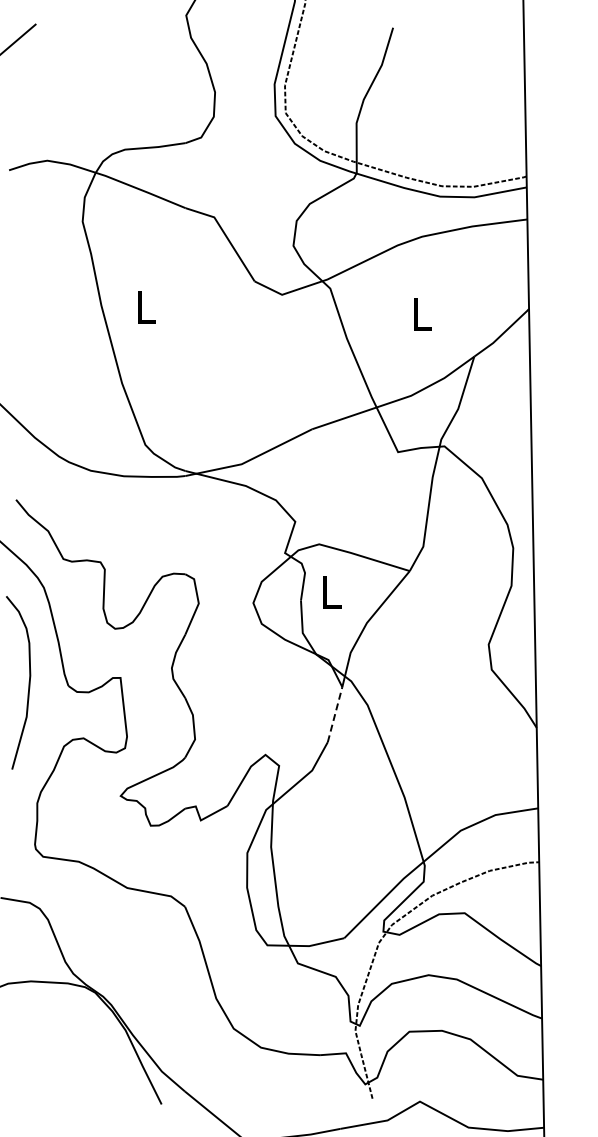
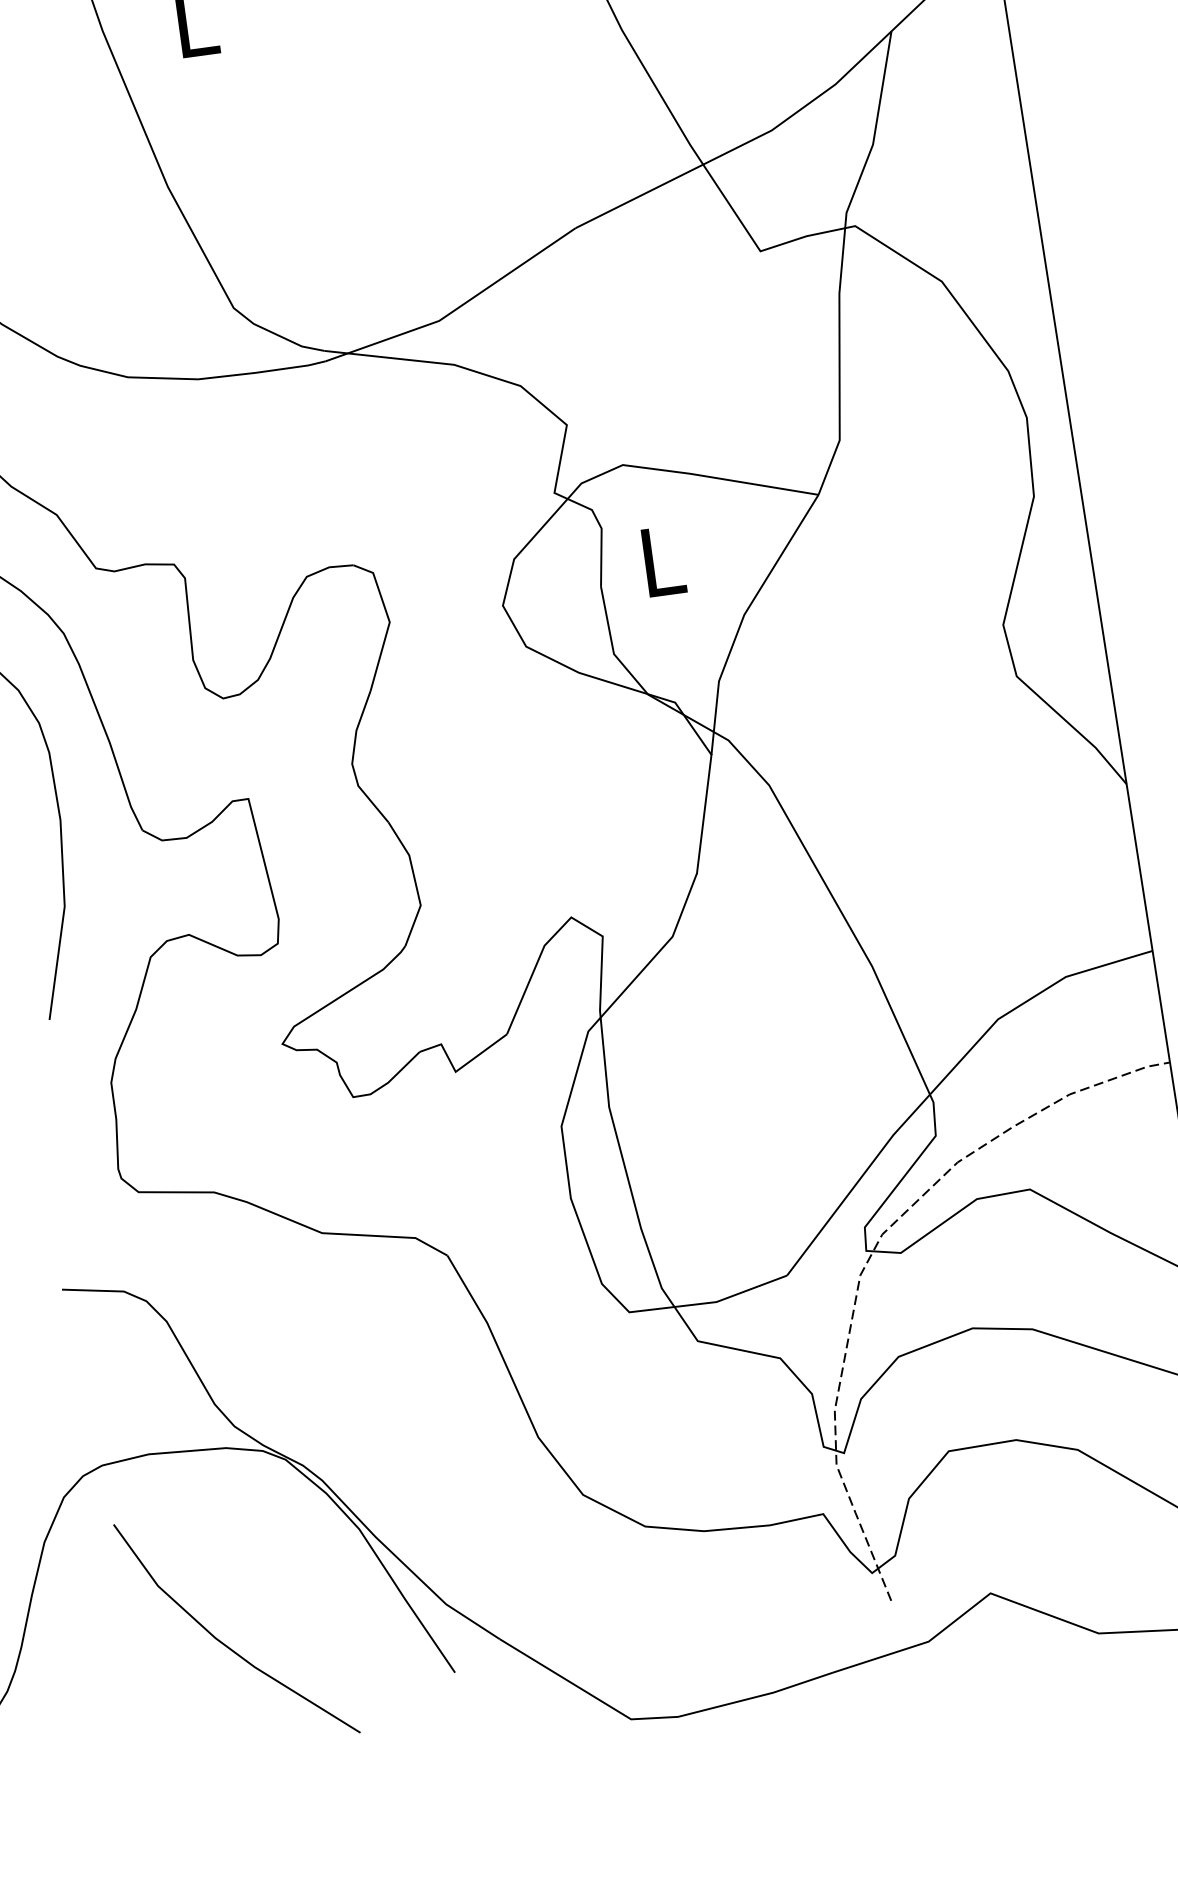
line: (335, 714) -> (705, 813), dashed -> solid
line: (56, 1076) -> (228, 1644), added

